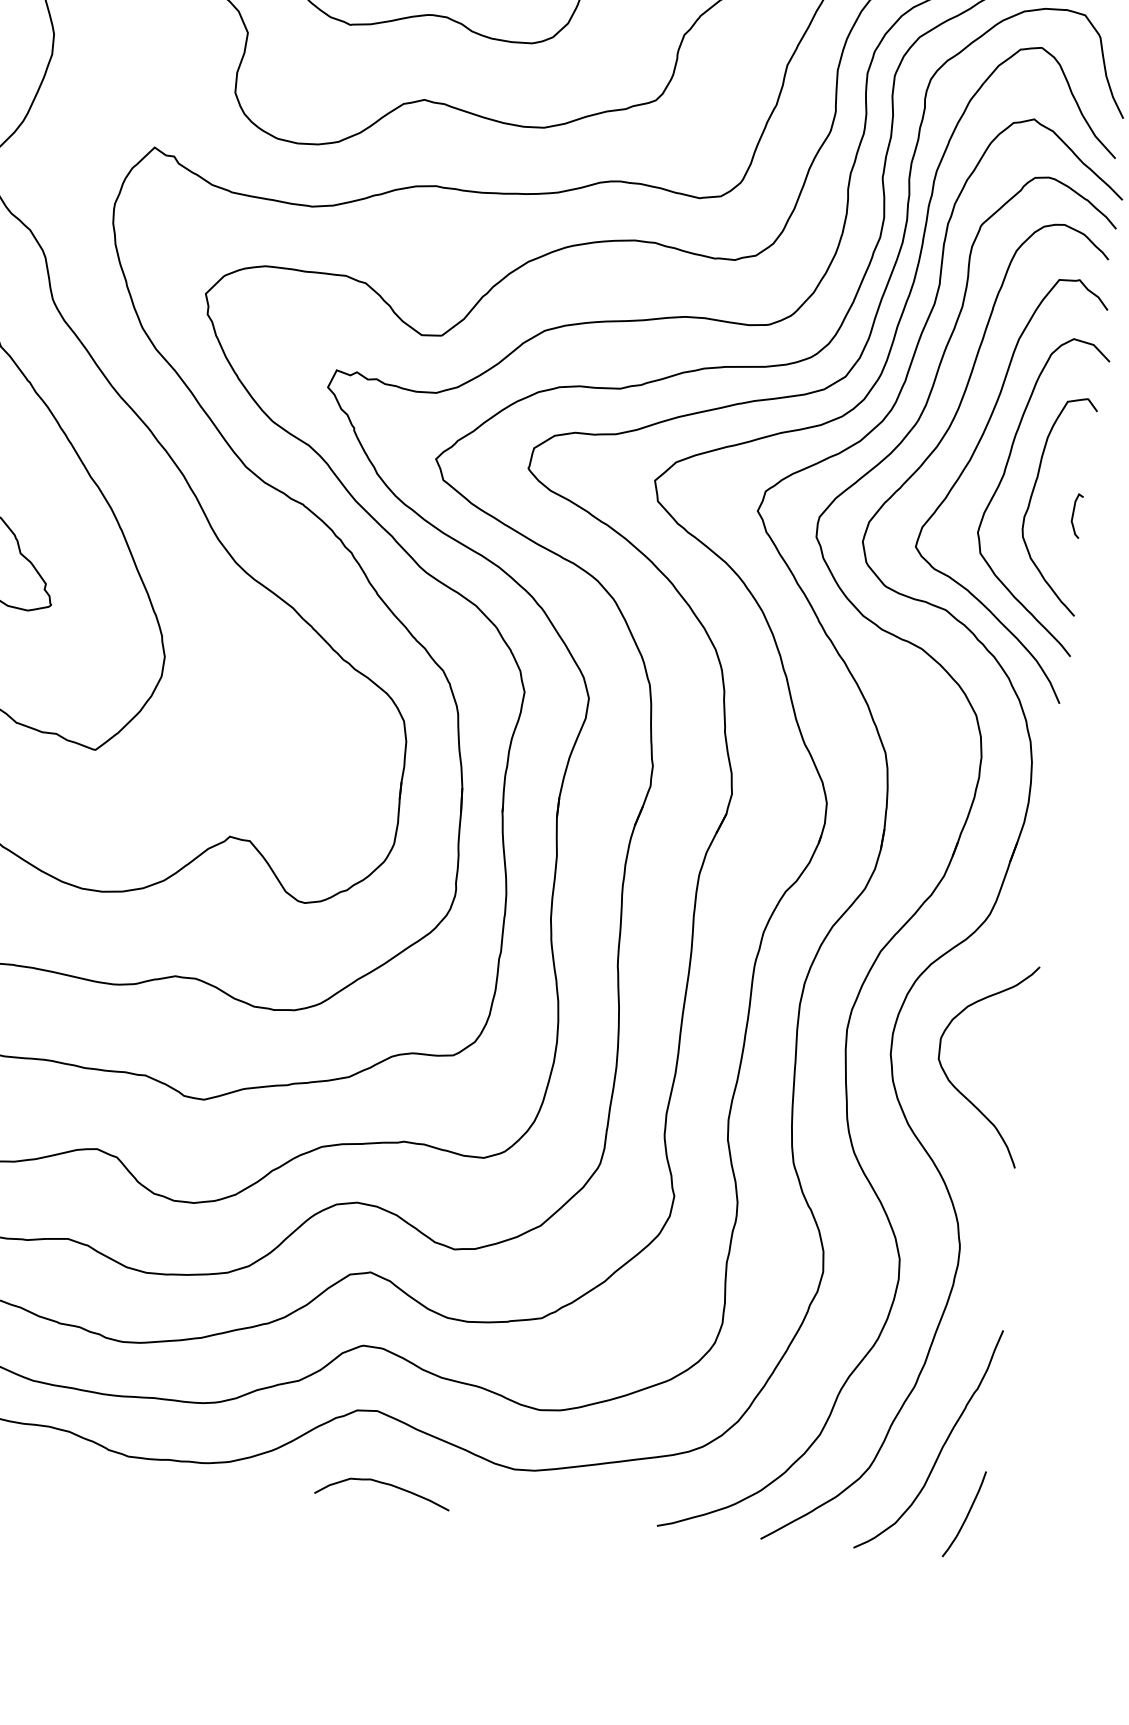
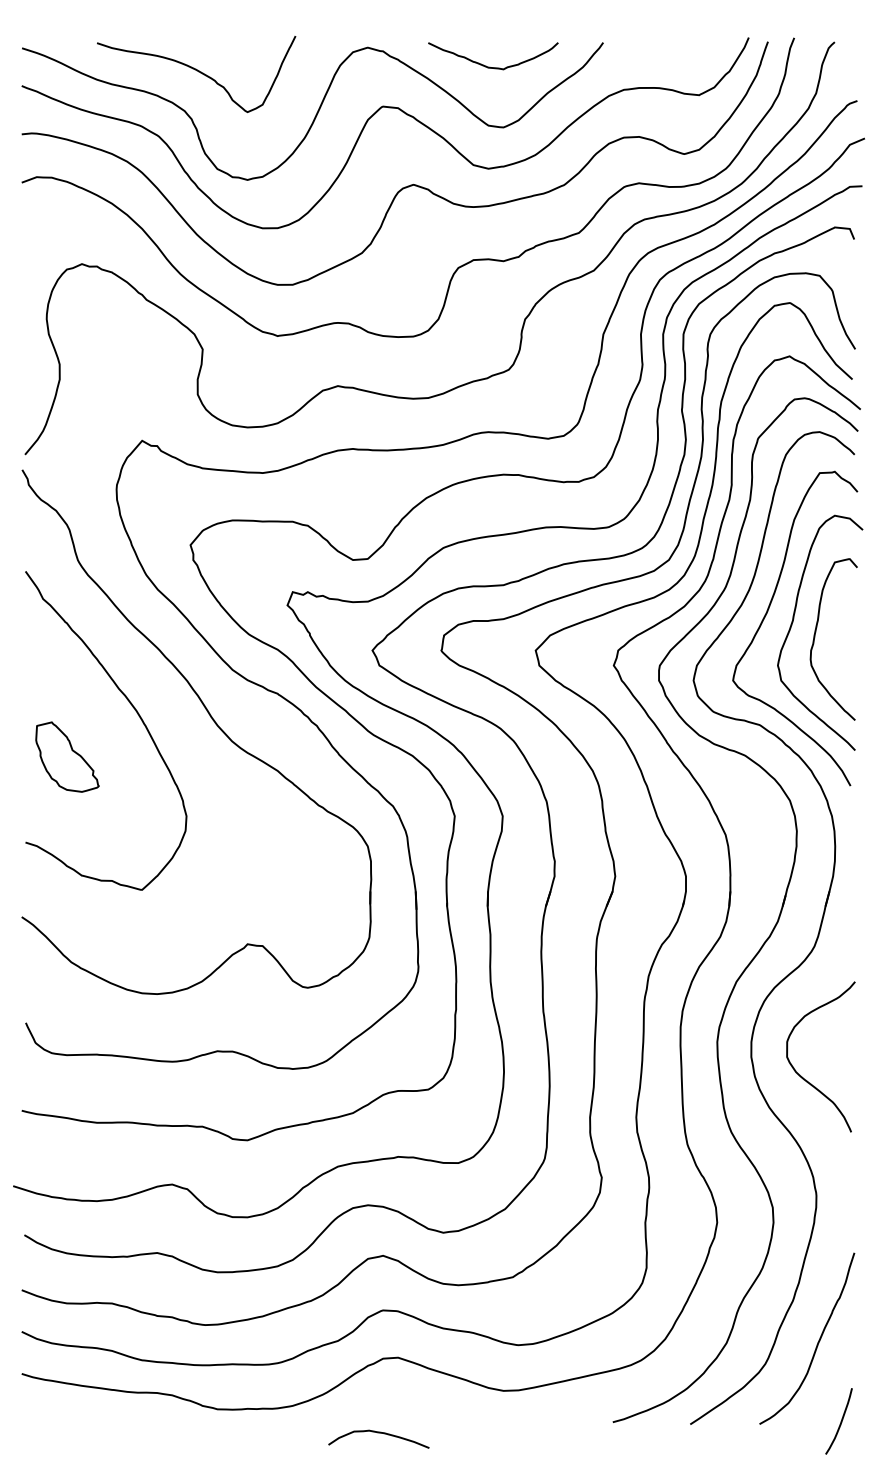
curve: (1073, 514) -> (847, 645), removed
curve: (382, 1484) -> (378, 1433), moved
curve: (966, 1514) -> (840, 1421), moved

